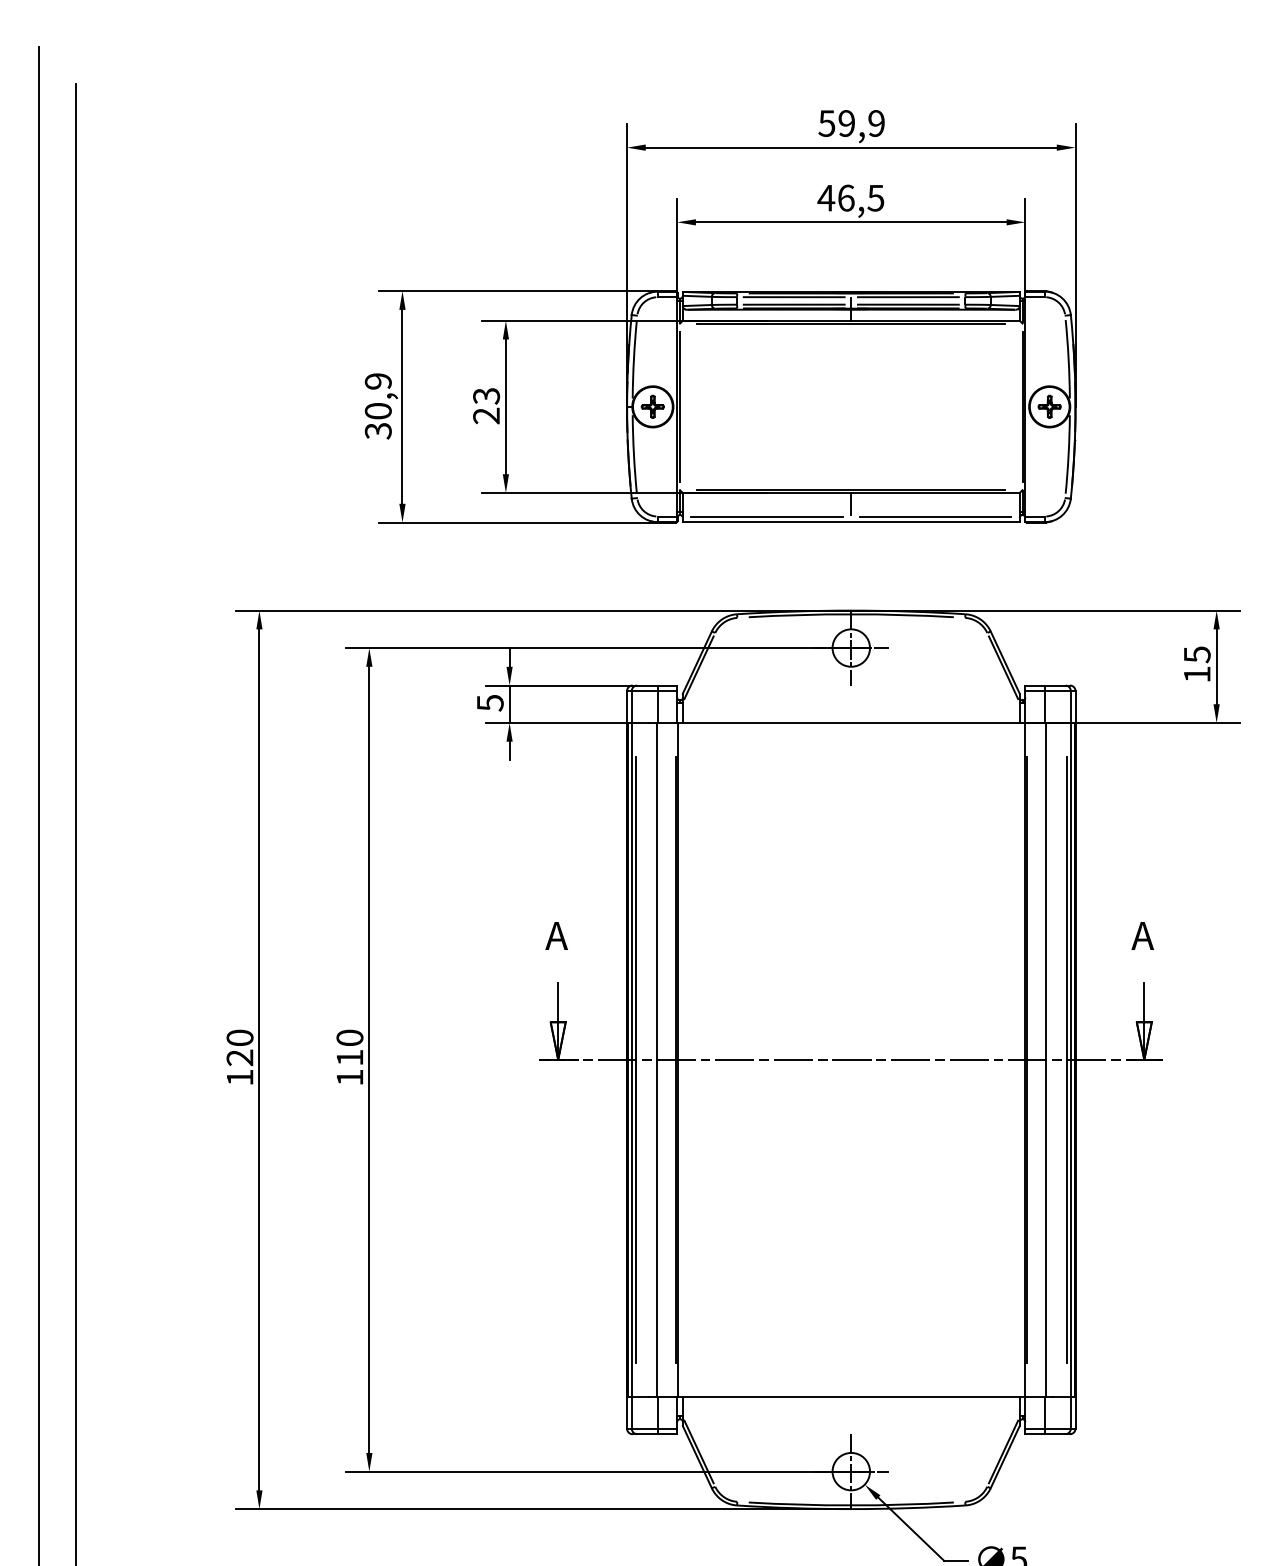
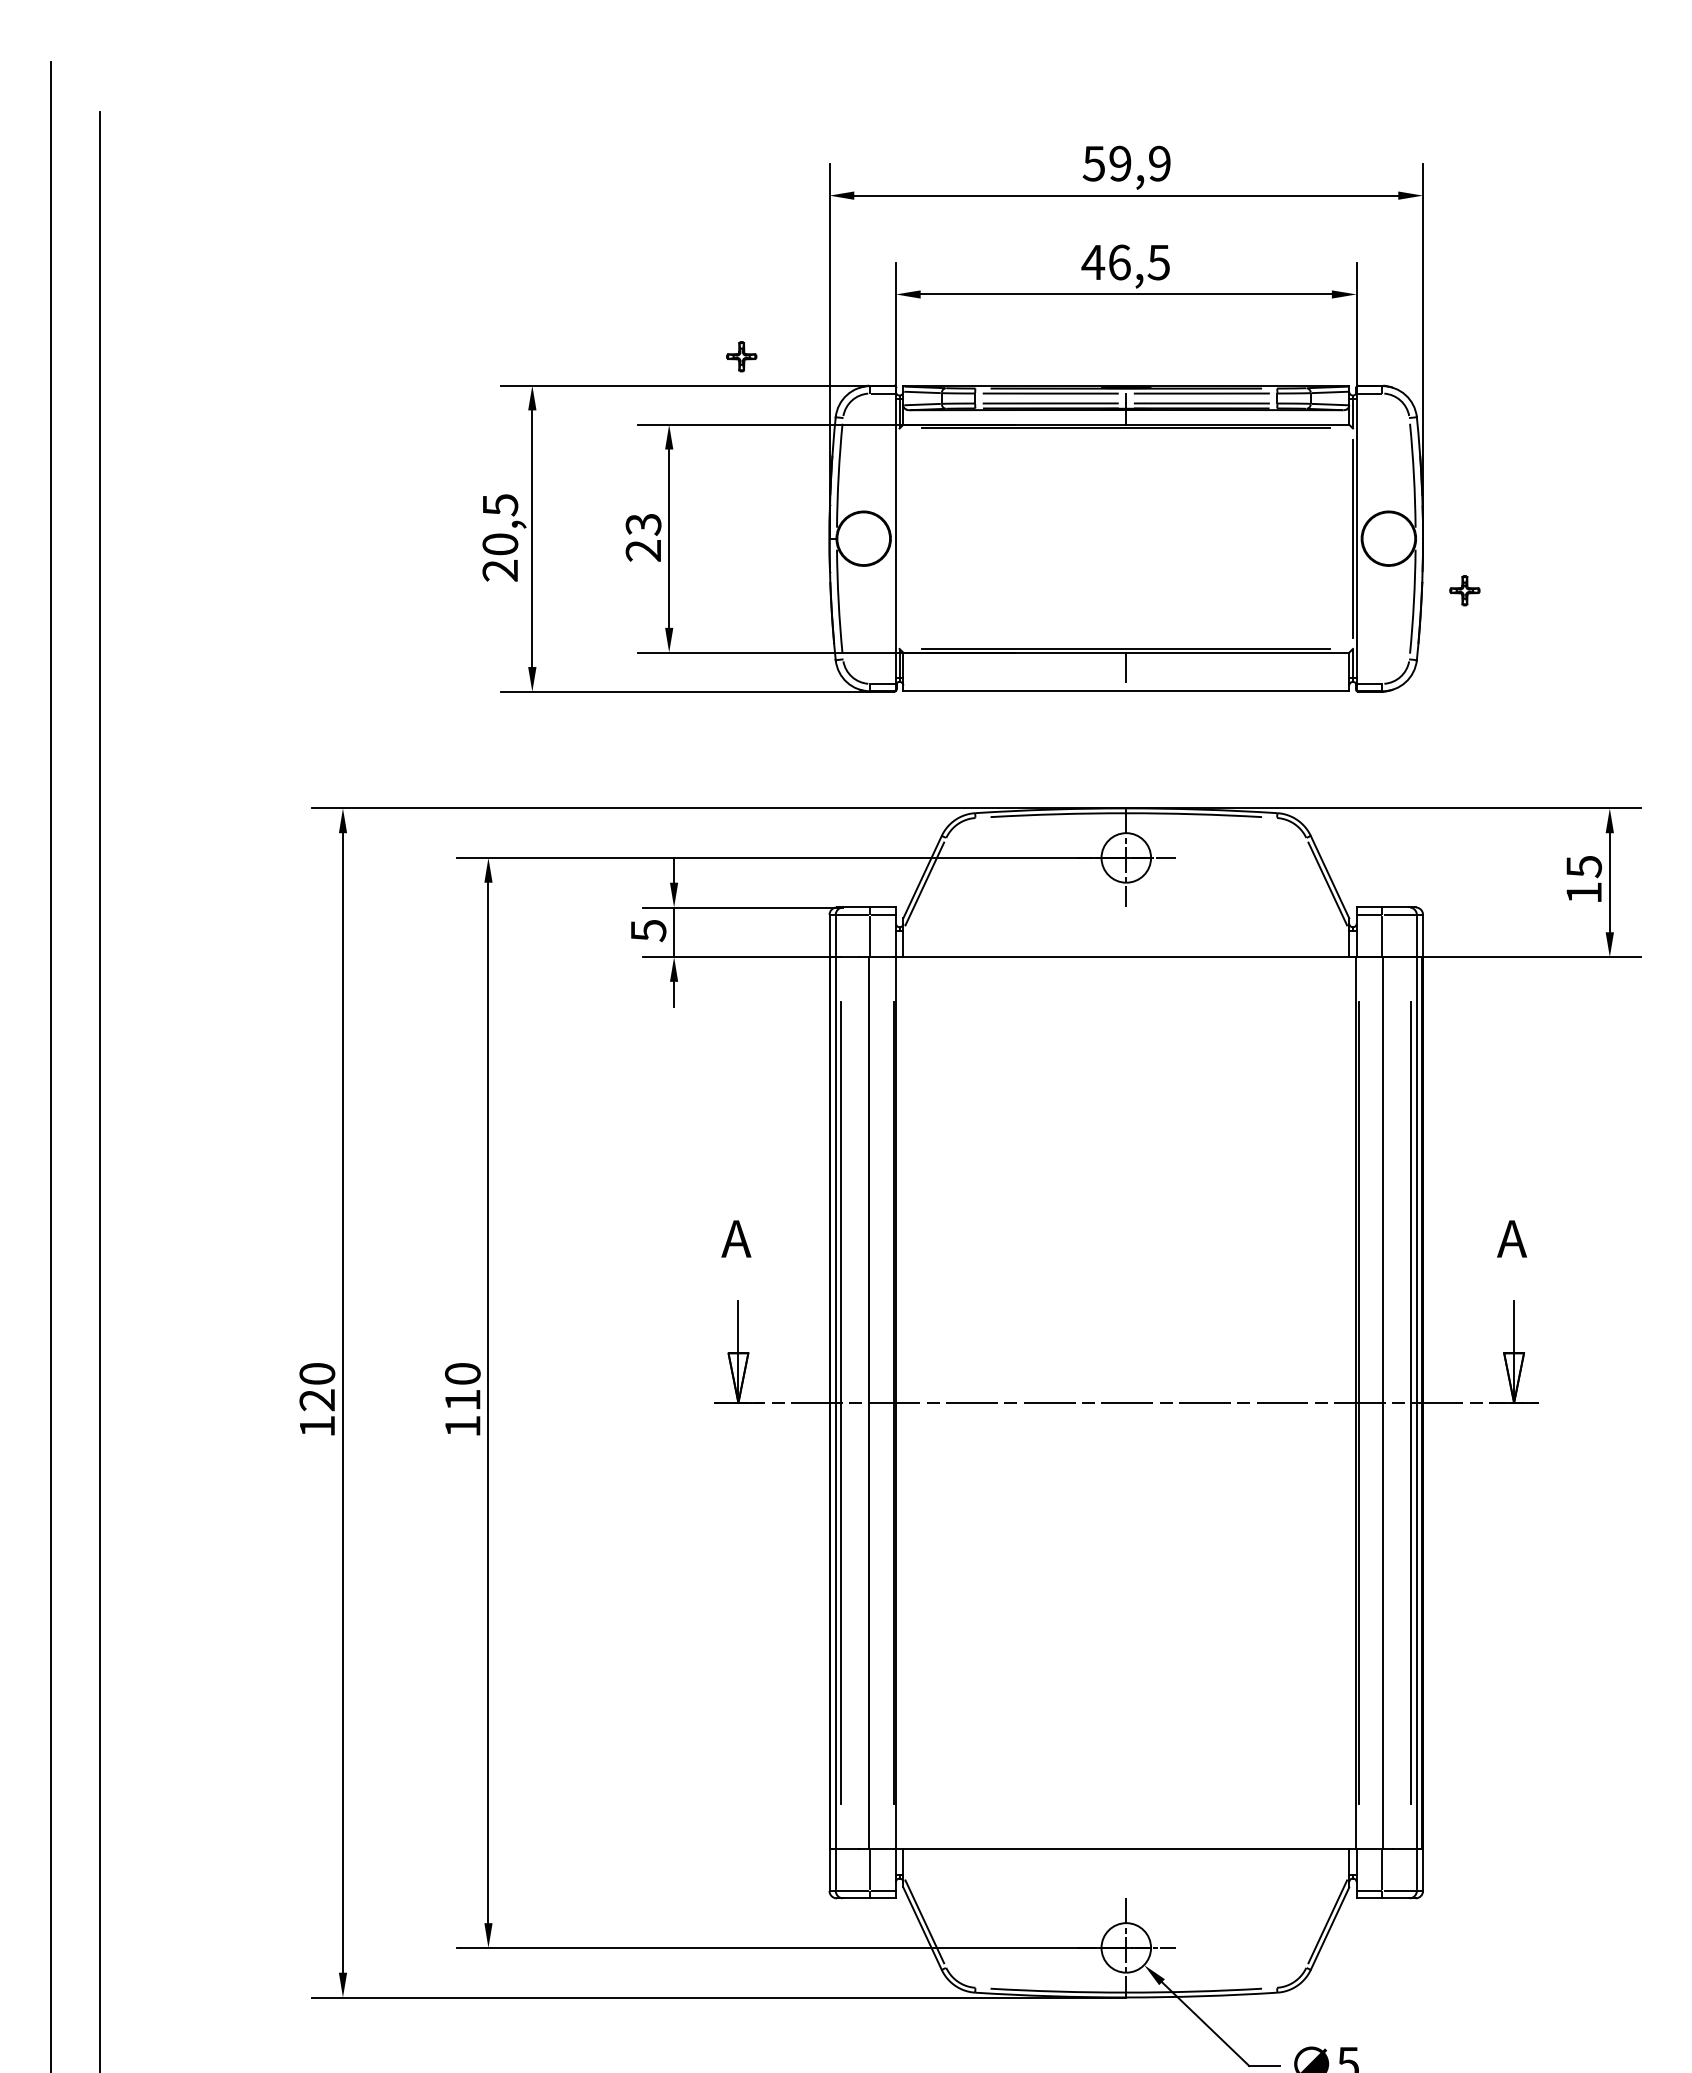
text: (378, 406) -> (500, 538), 30,9 -> 20,5
part: (652, 406) -> (741, 356), moved
line: (679, 406) -> (899, 538), removed
part: (1049, 406) -> (1464, 590), moved
line: (766, 516) -> (1014, 683), removed
line: (935, 516) -> (1237, 683), removed

